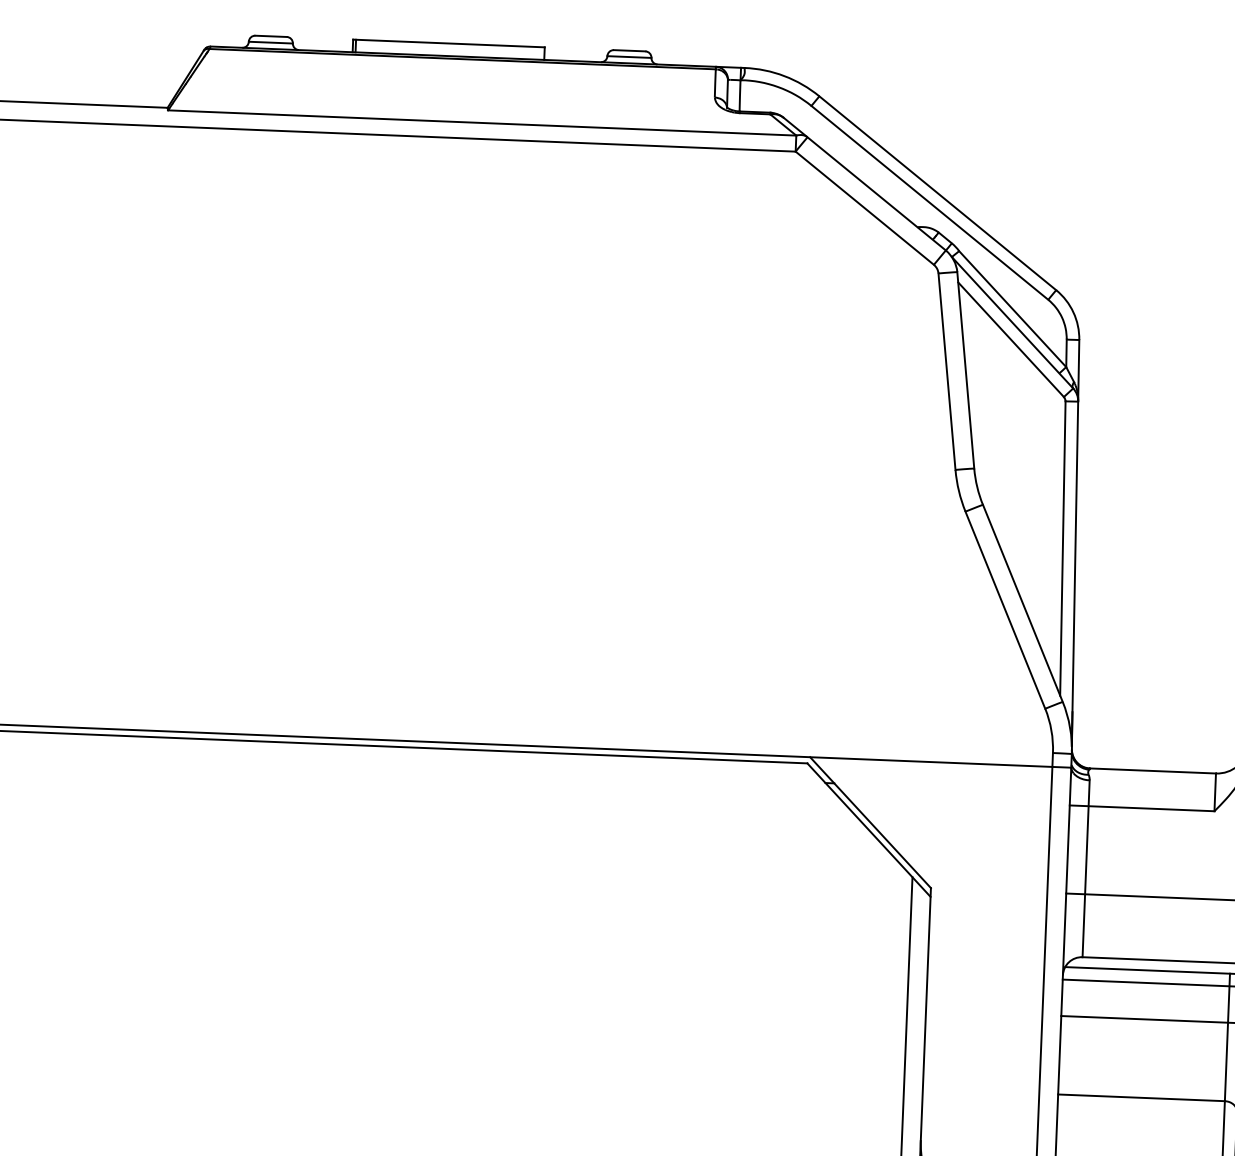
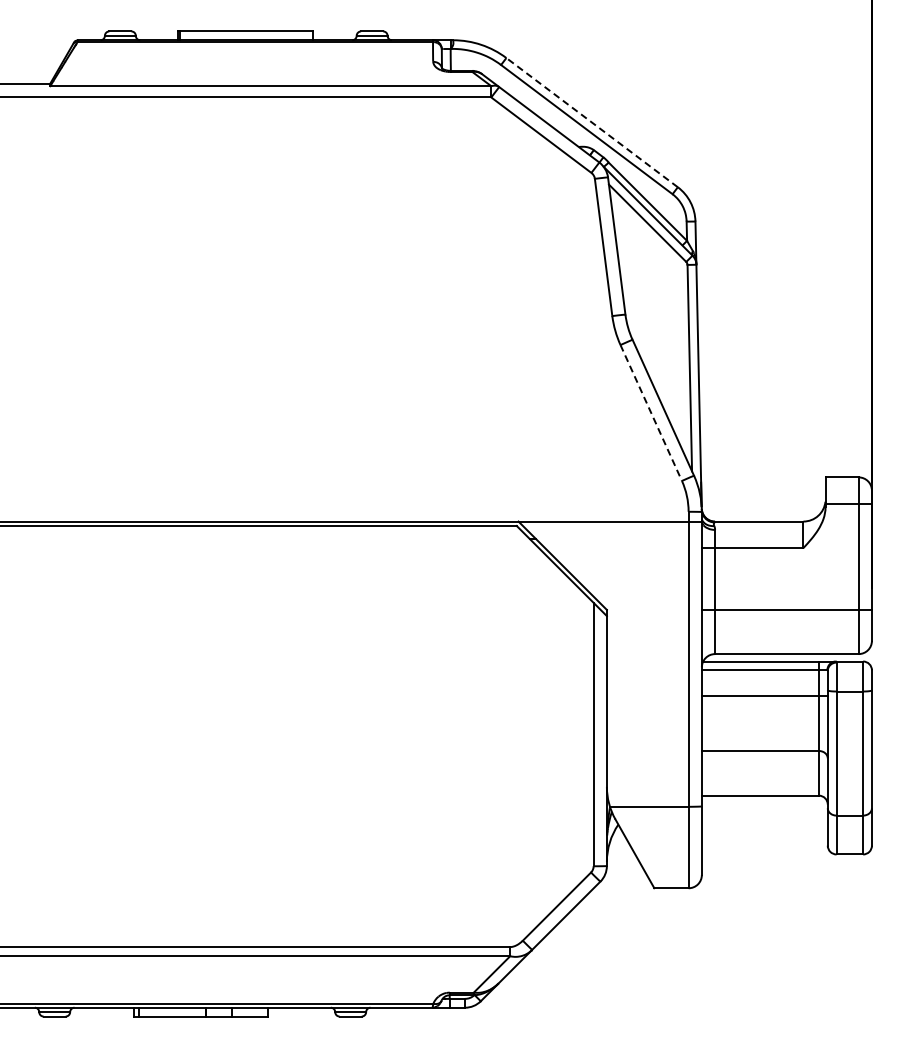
line: (936, 193) -> (591, 122), solid -> dashed
line: (1005, 610) -> (651, 413), solid -> dashed

